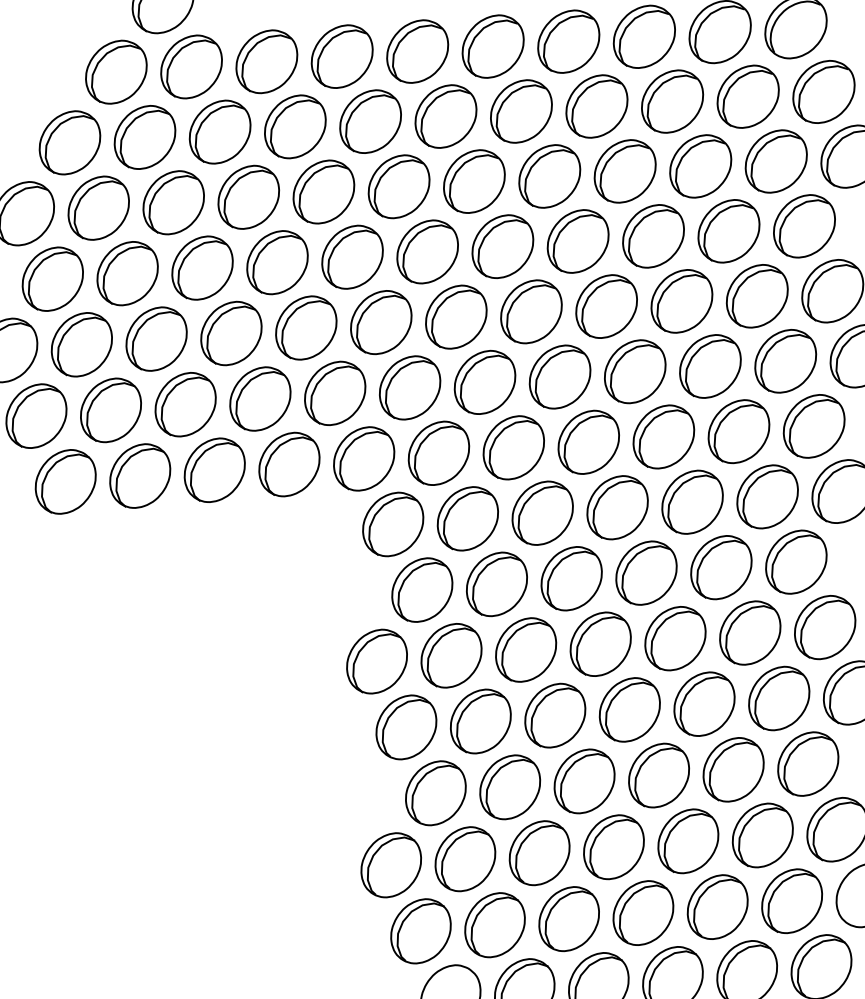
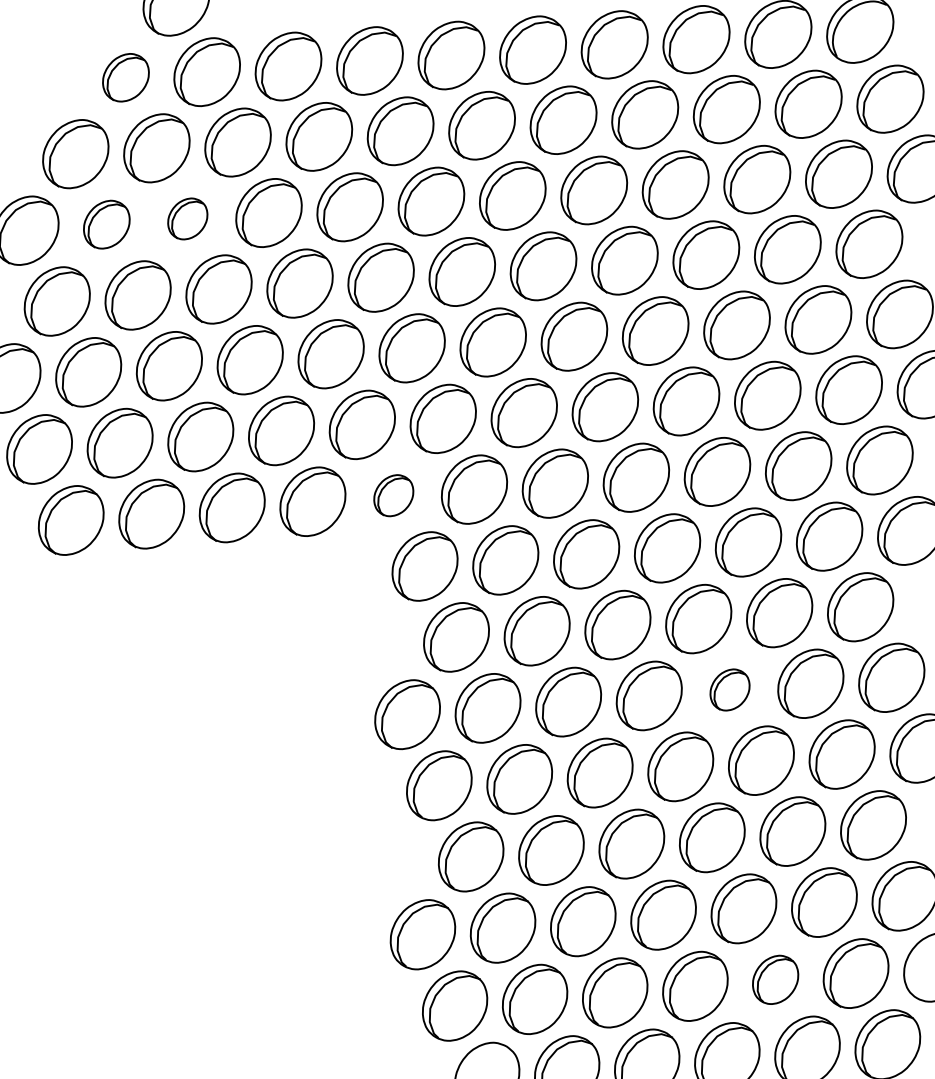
part: (116, 71) -> (126, 77), size x0.7
part: (173, 202) -> (187, 218), size x0.6
part: (98, 207) -> (106, 223), size x0.7
part: (364, 458) -> (394, 495), size x0.6
part: (675, 638) -> (730, 689), size x0.6
part: (717, 906) -> (775, 979), size x0.7

